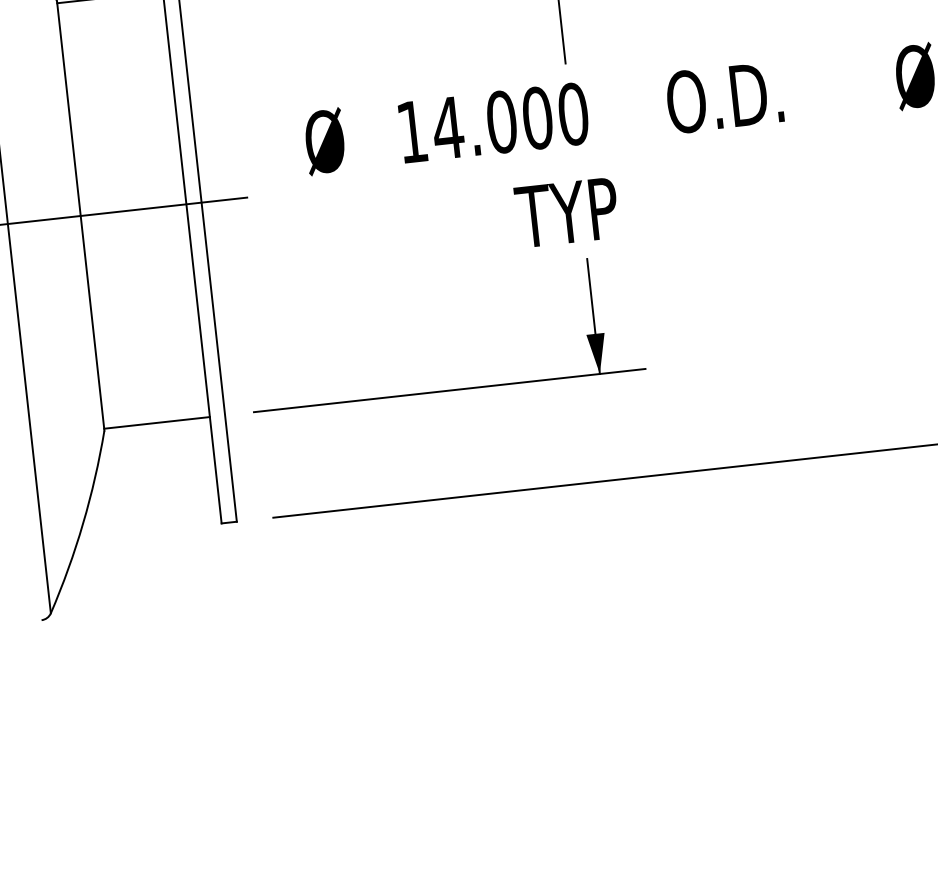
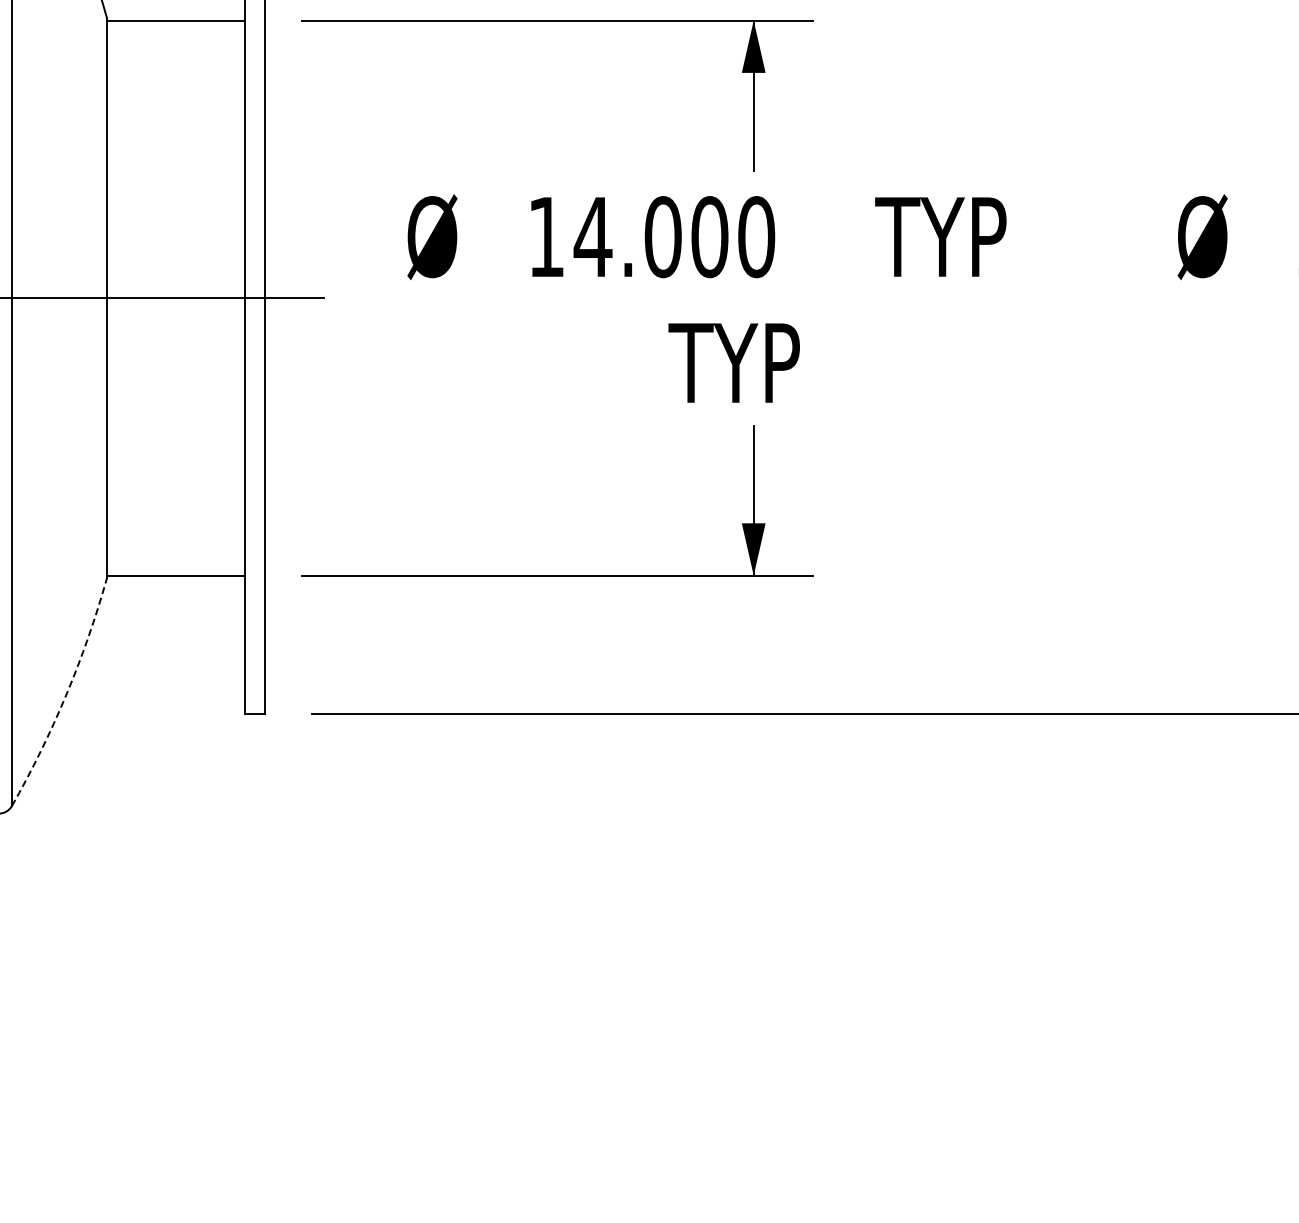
text: (722, 98) -> (951, 237), O.D. -> TYP
arc: (83, 523) -> (66, 694), solid -> dashed

